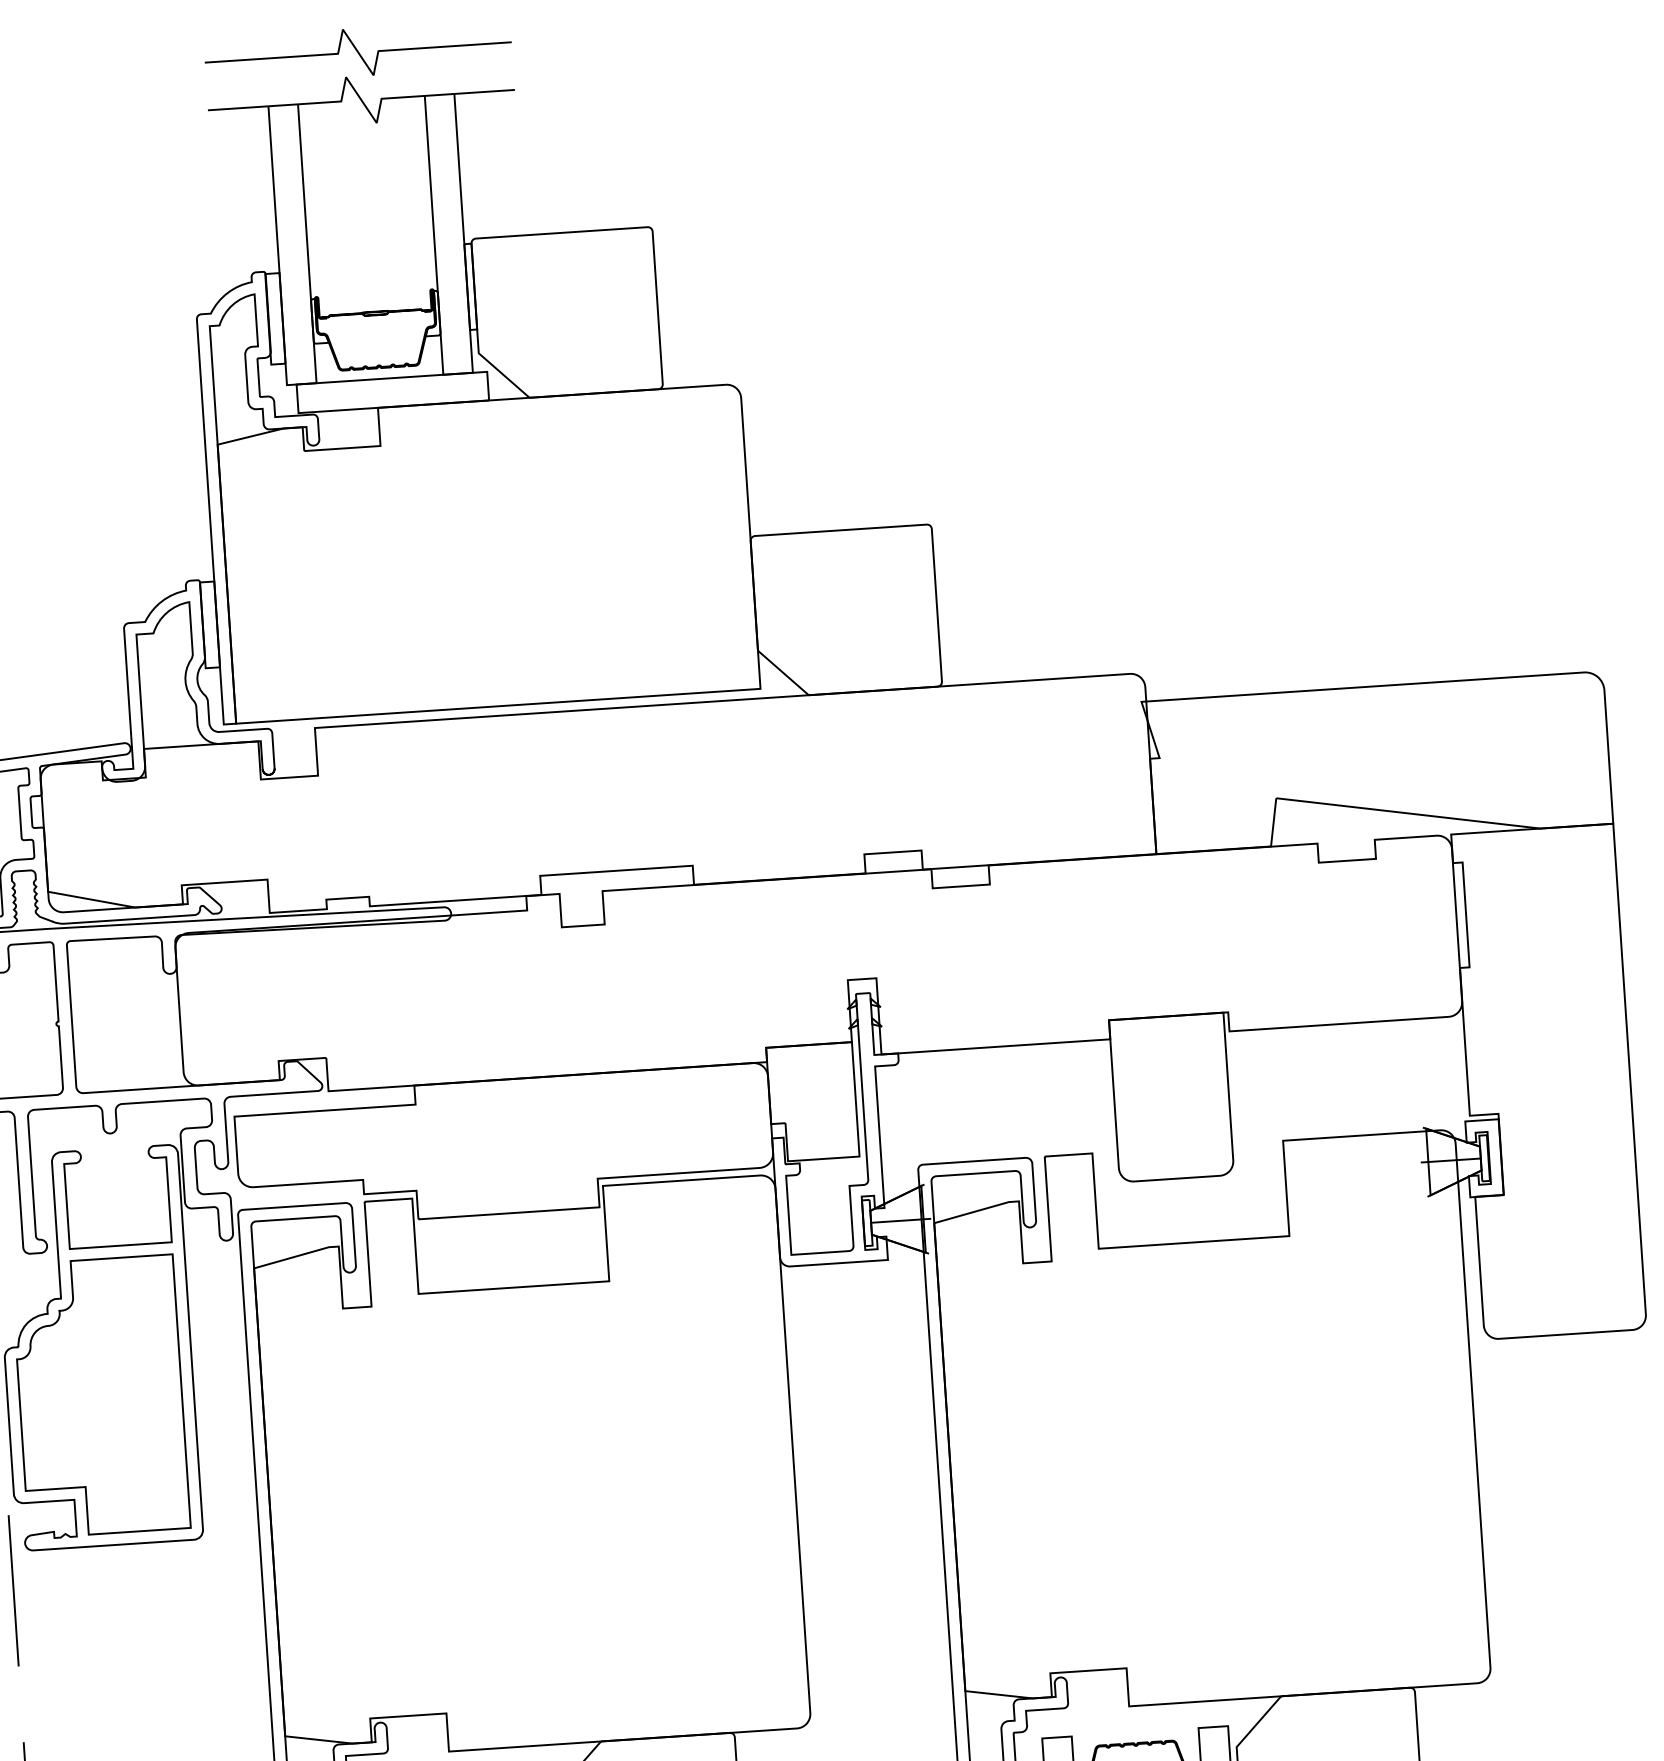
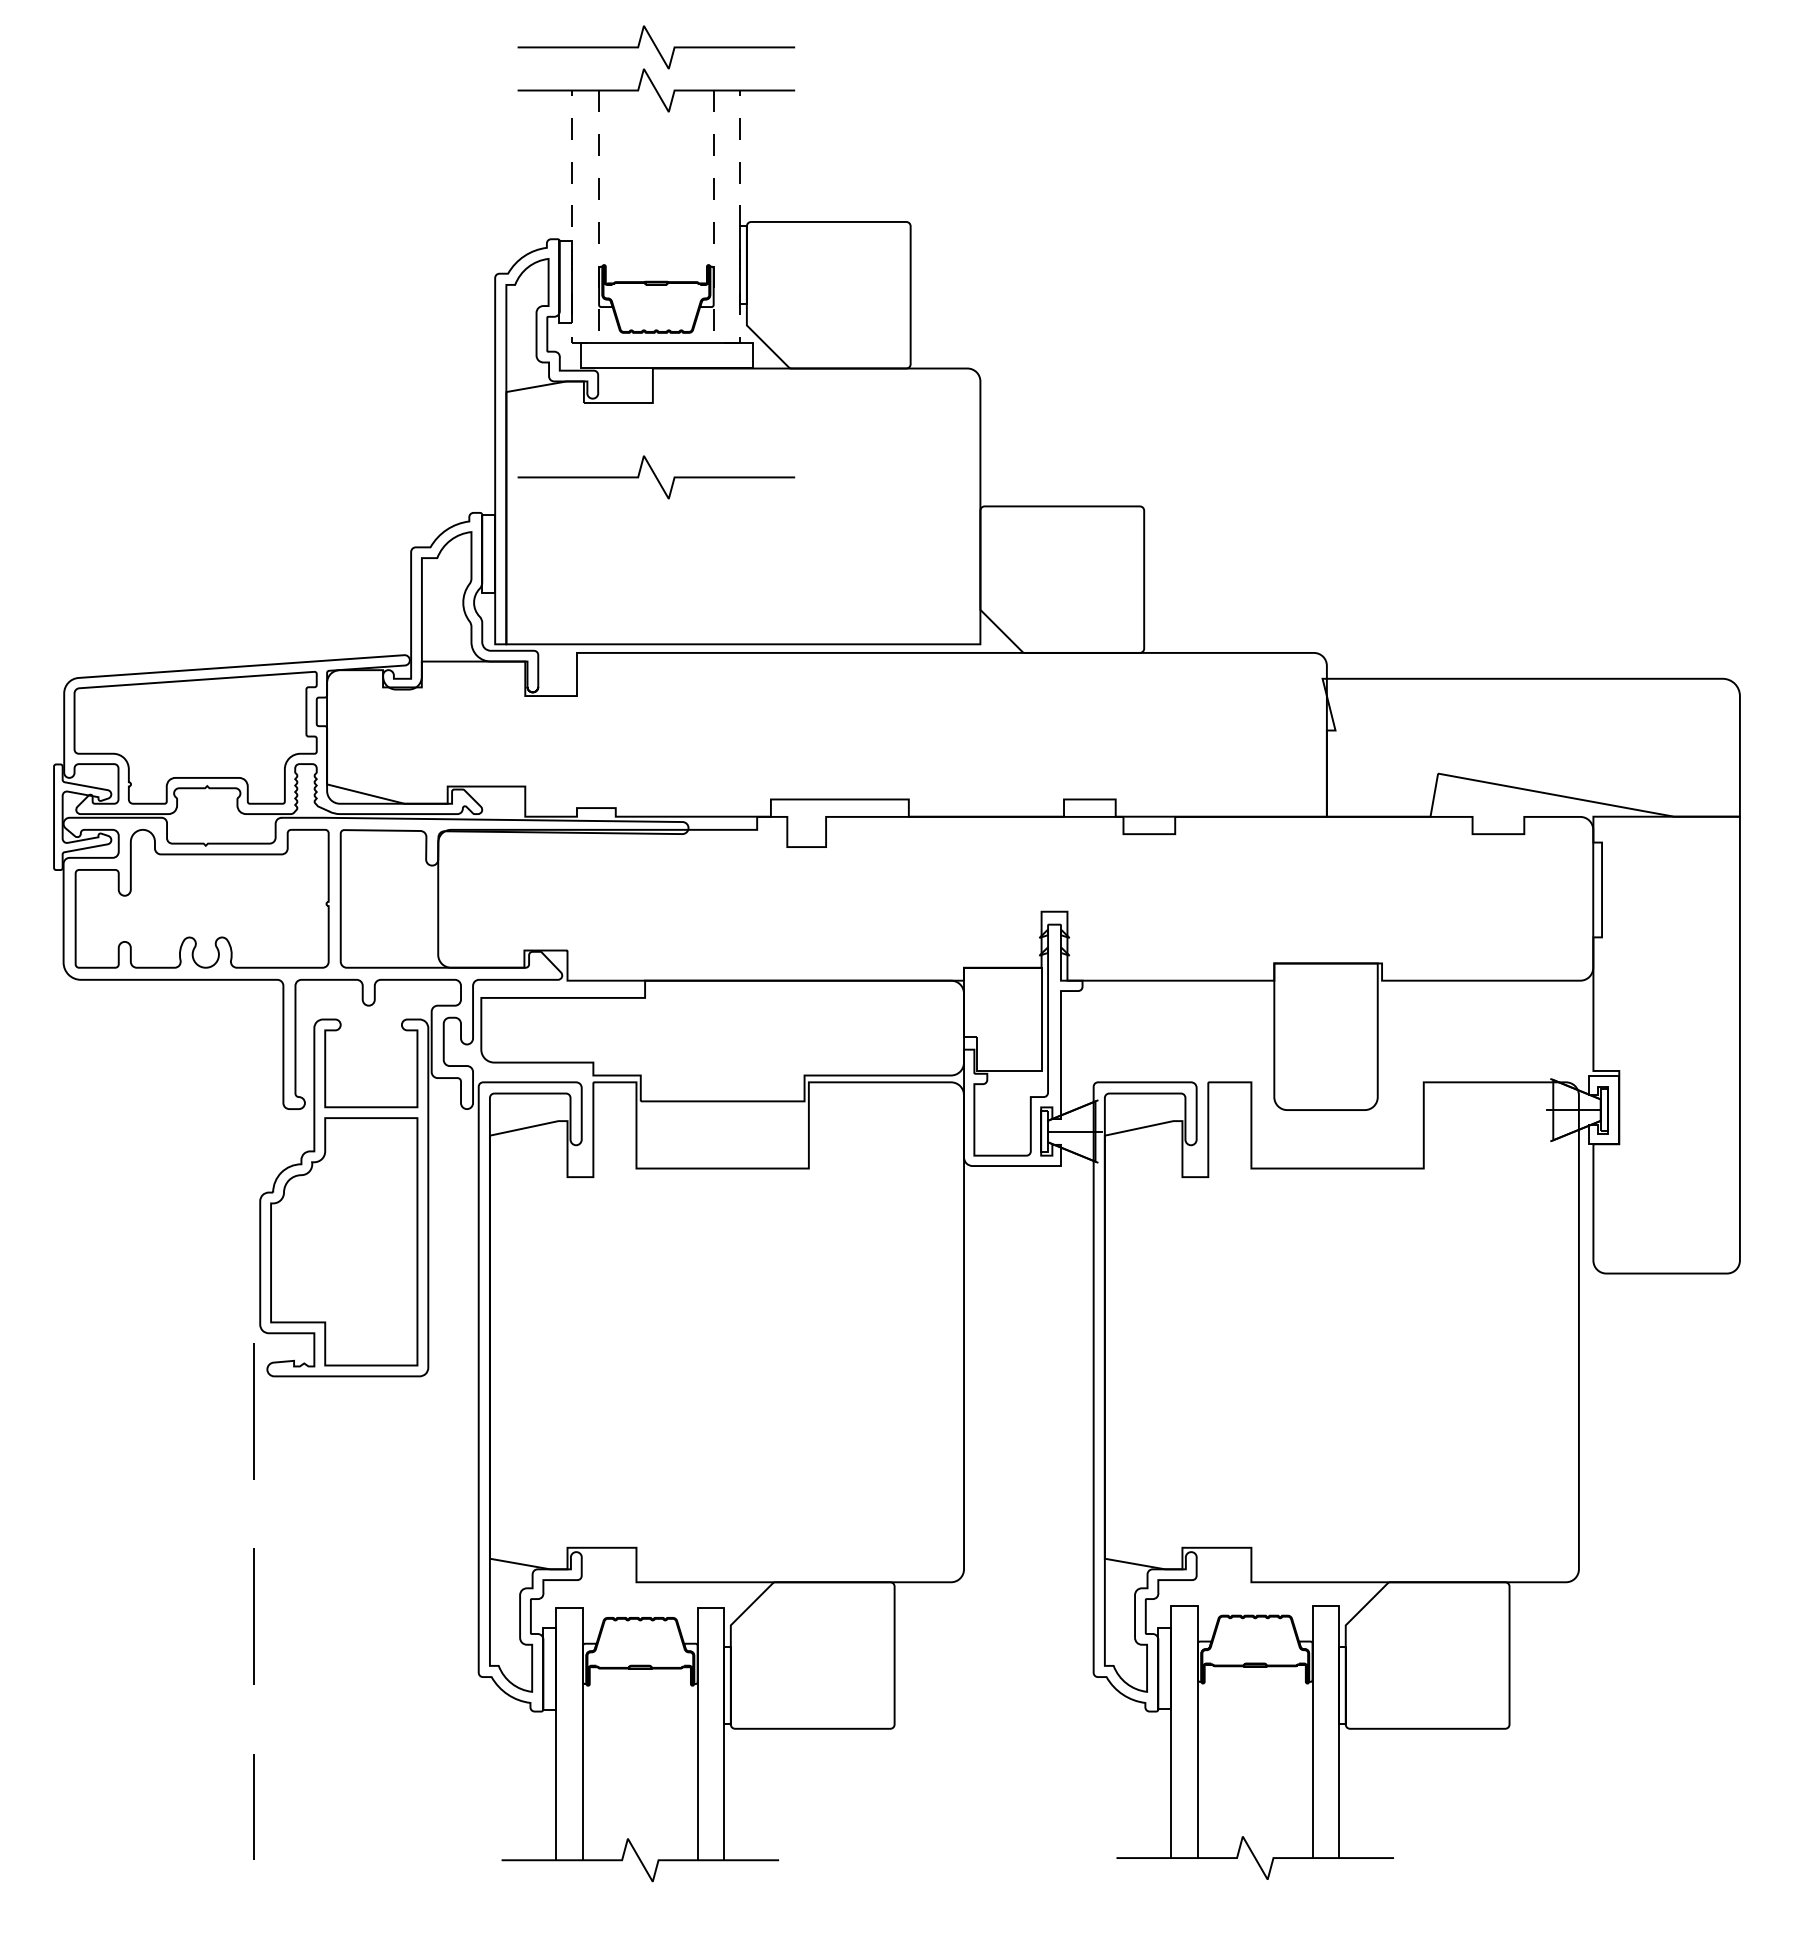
line: (458, 373) -> (727, 342), solid -> dashed
line: (301, 384) -> (585, 342), solid -> dashed
curve: (389, 528) -> (656, 477), added

